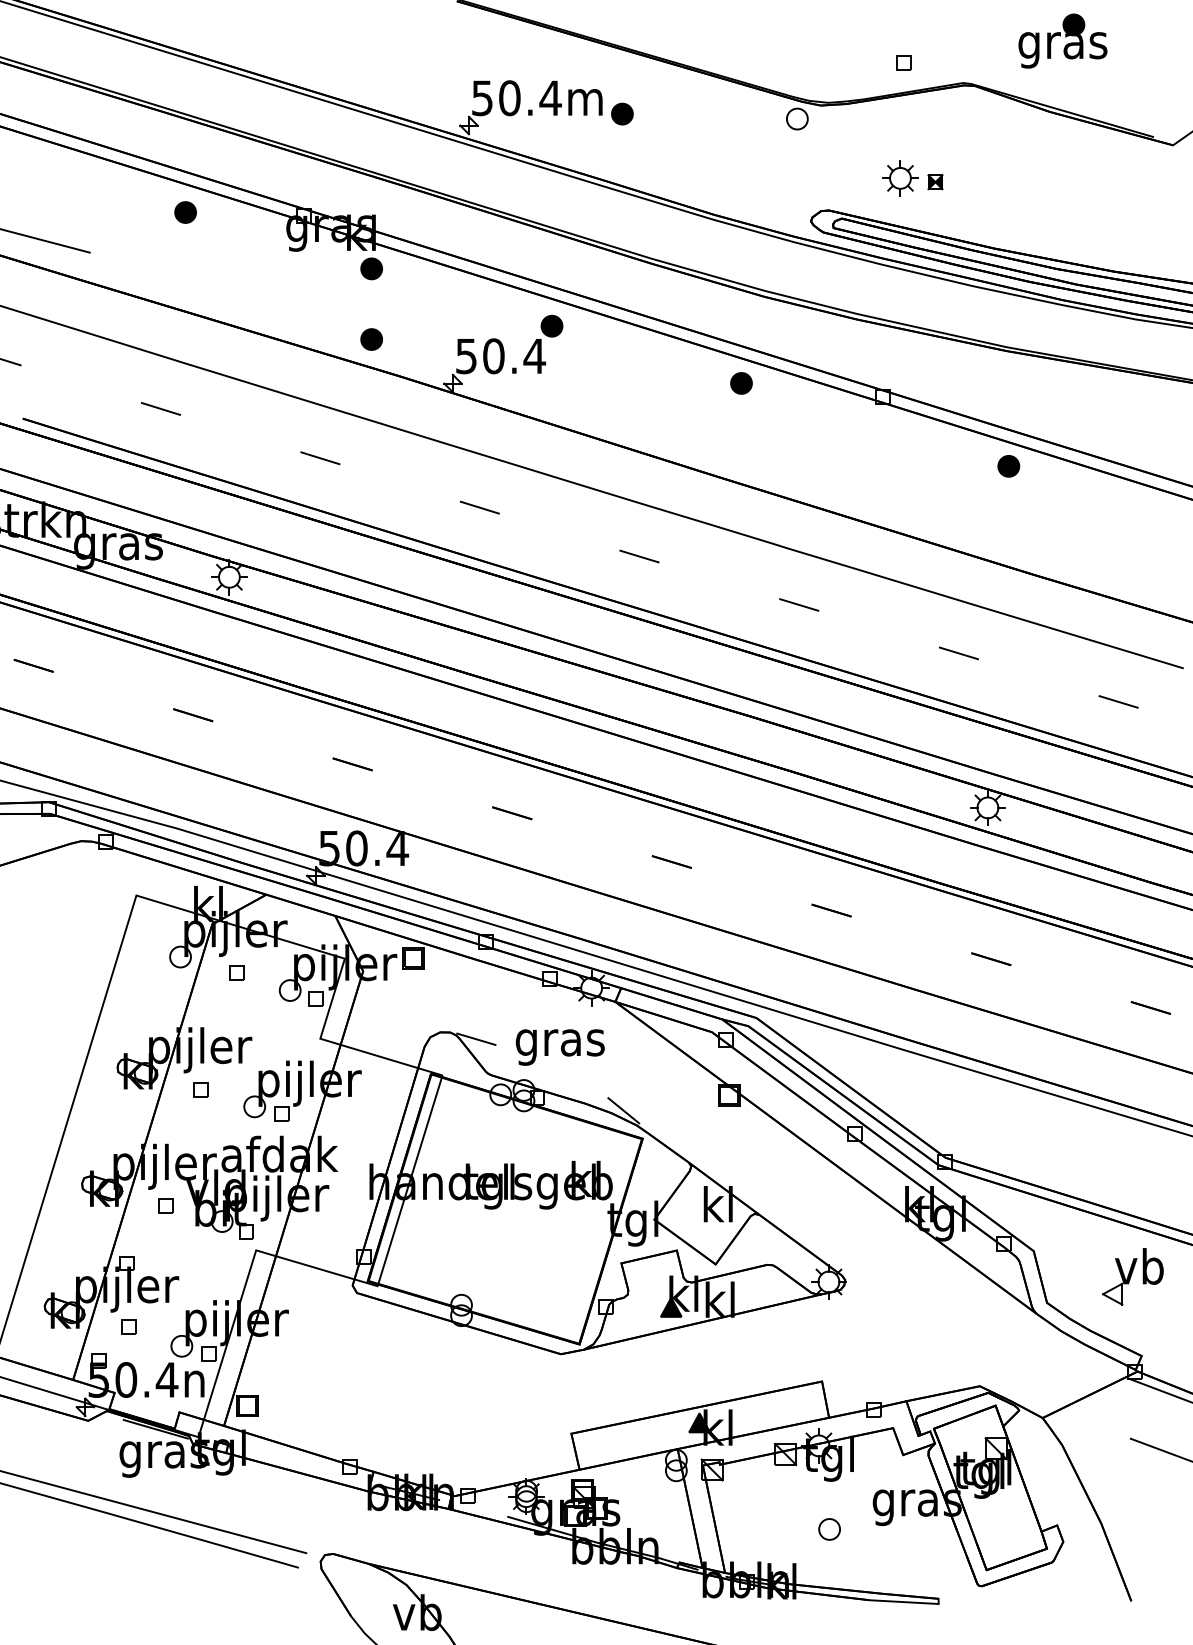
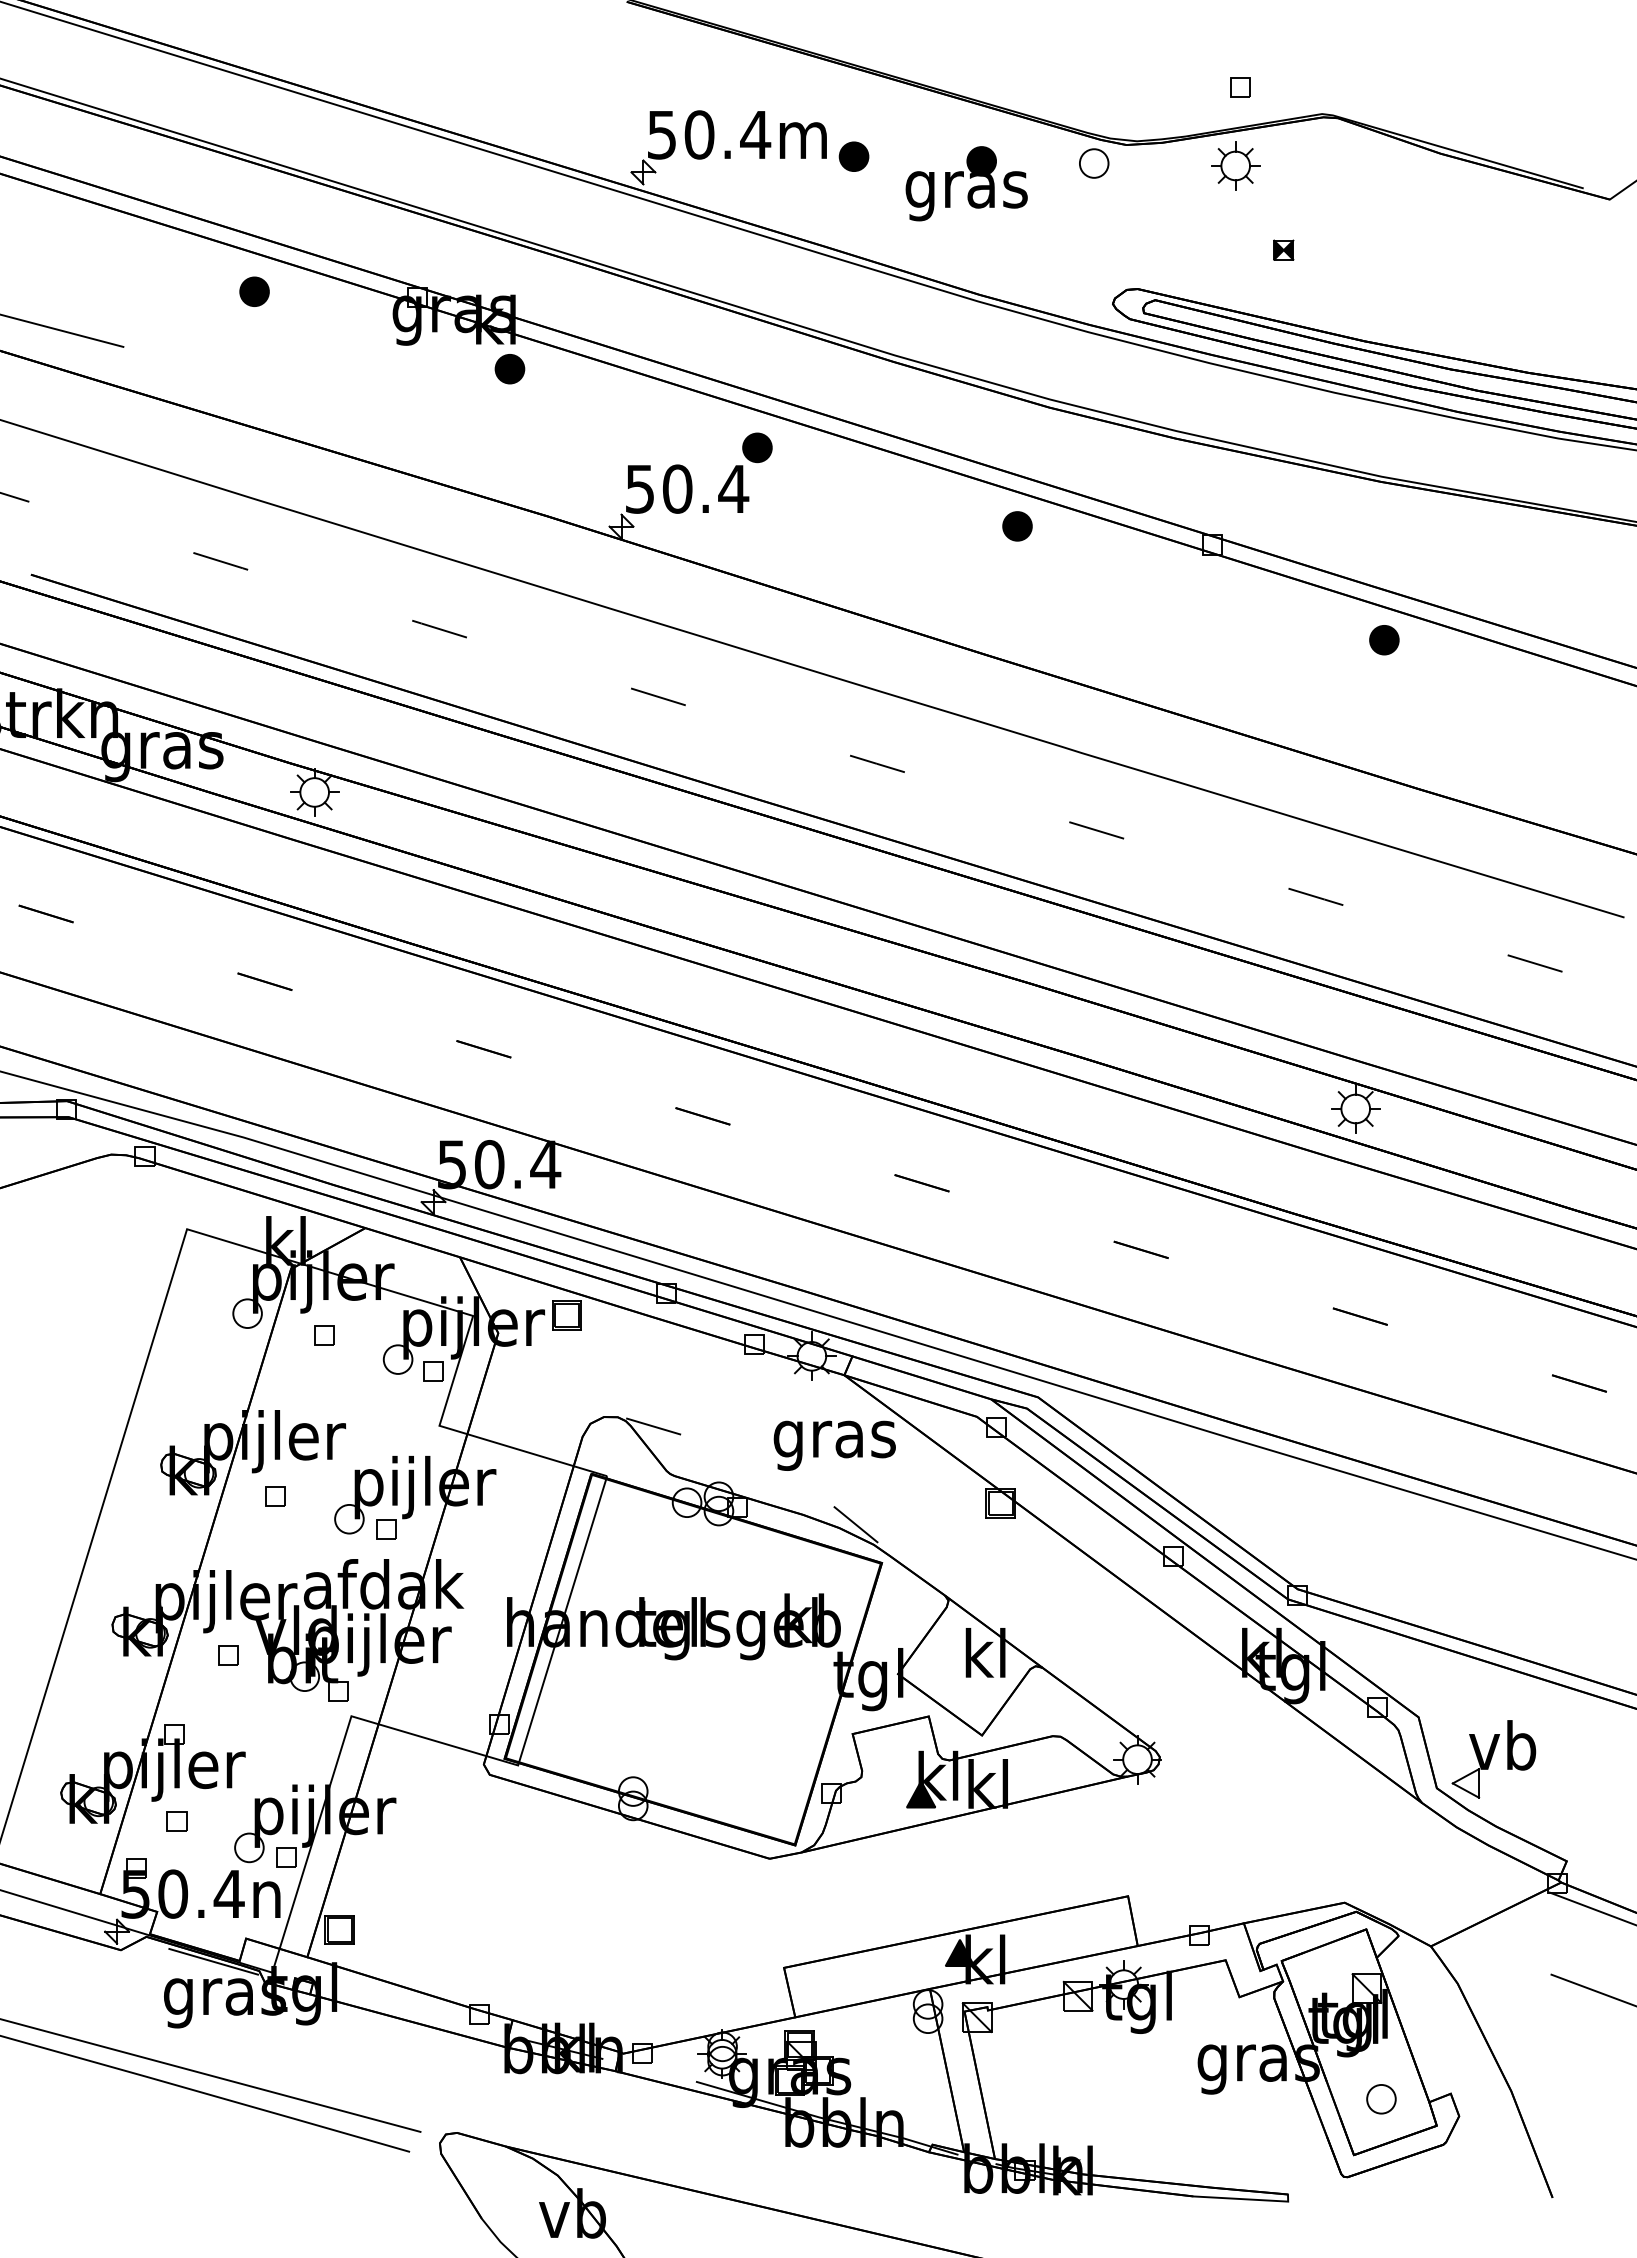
part: (1062, 41) -> (966, 183), moved
part: (900, 178) -> (1235, 165), moved
part: (371, 339) -> (509, 466), removed
text: (560, 1047) -> (834, 1445), moved
part: (1132, 1276) -> (1493, 1759), moved
part: (829, 1529) -> (1381, 2099), moved

